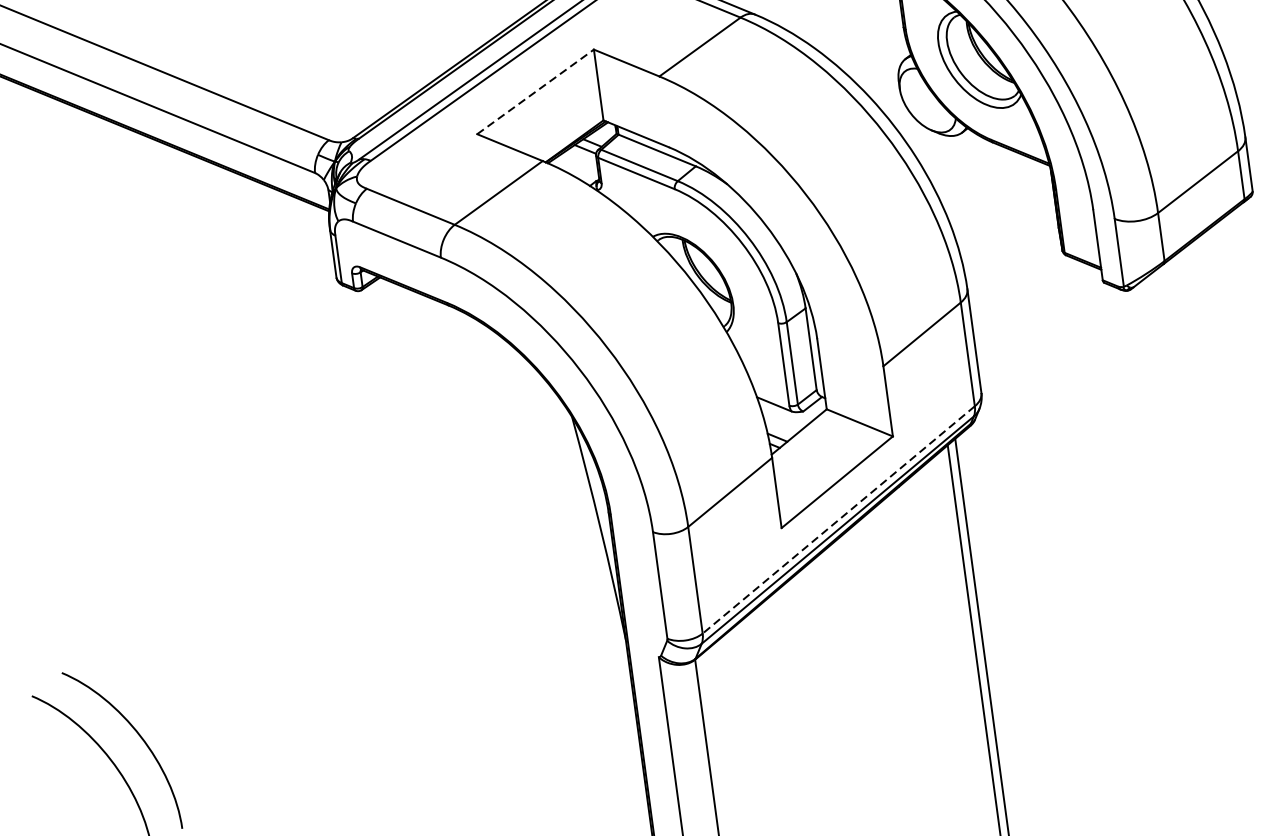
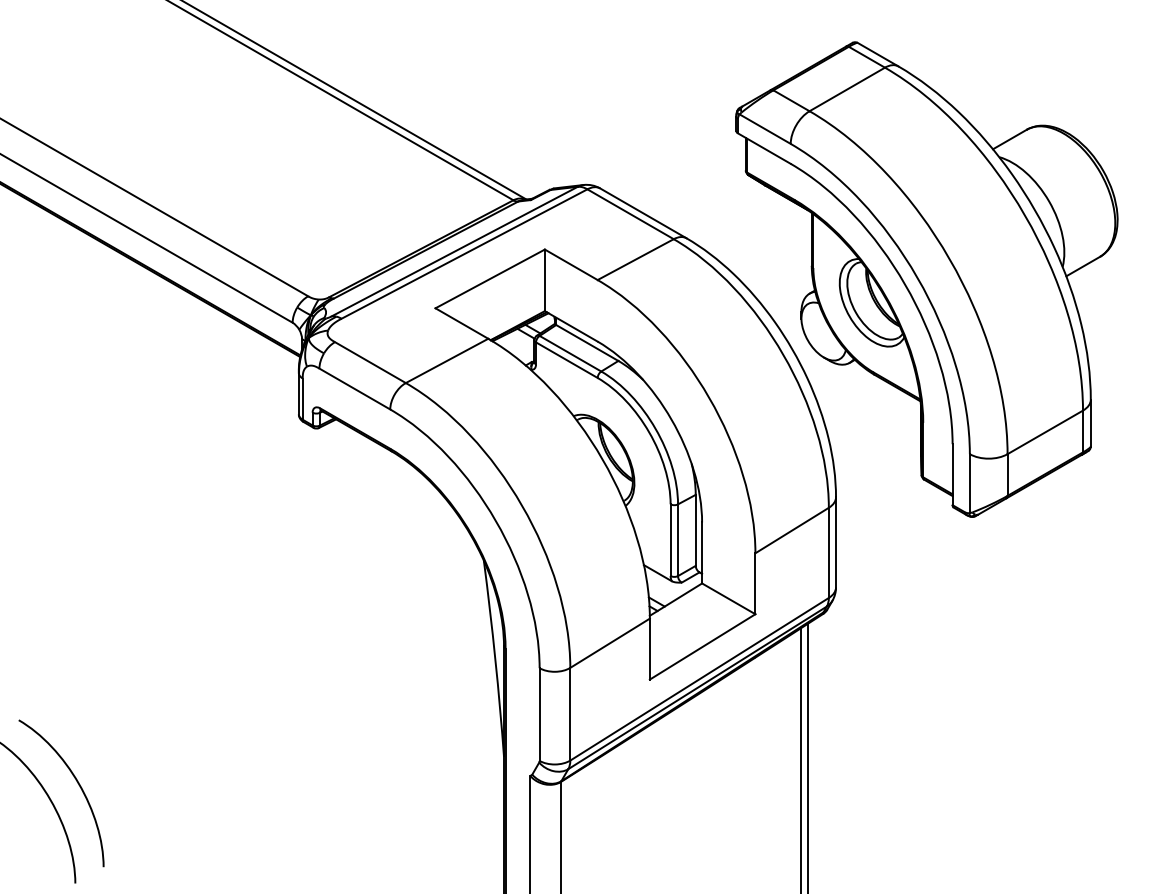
line: (535, 91) -> (490, 278), dashed -> solid
line: (838, 520) -> (699, 679), dashed -> solid

